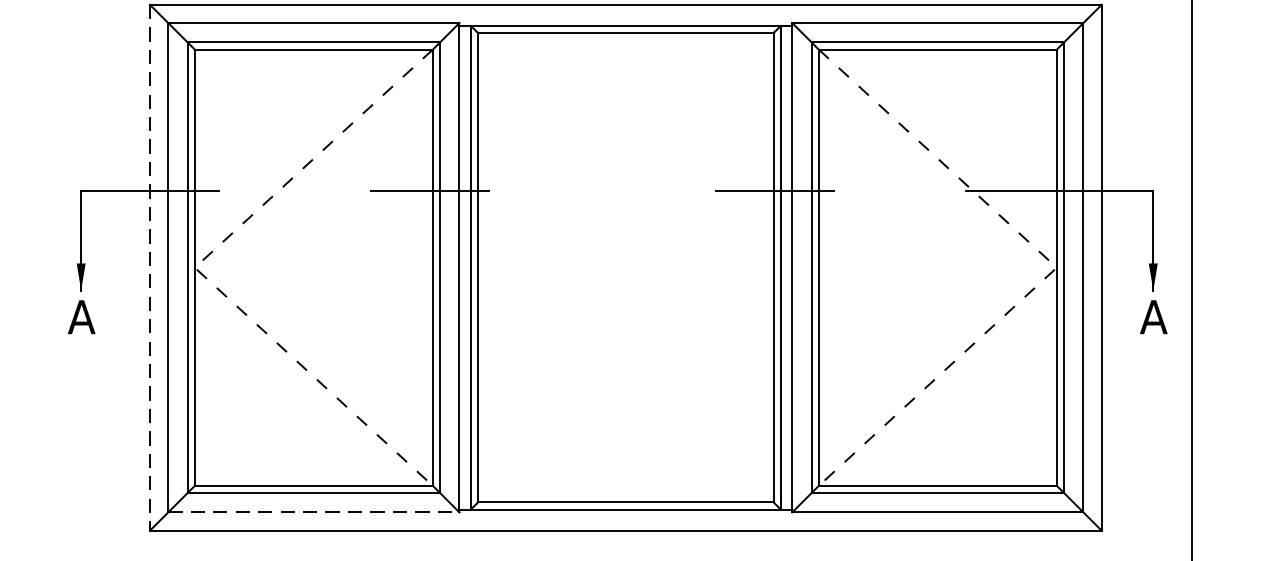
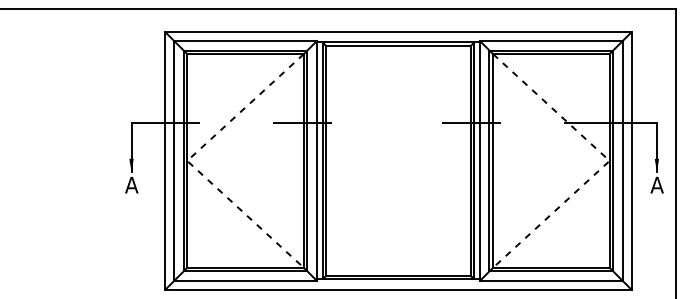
line: (150, 266) -> (165, 160), dashed -> solid
line: (315, 511) -> (246, 280), dashed -> solid

